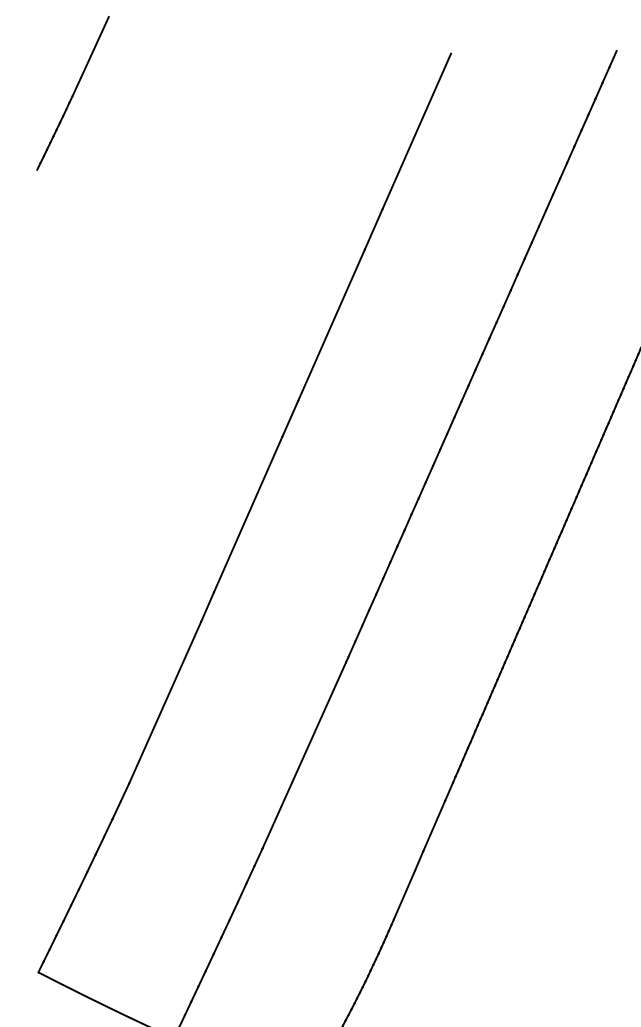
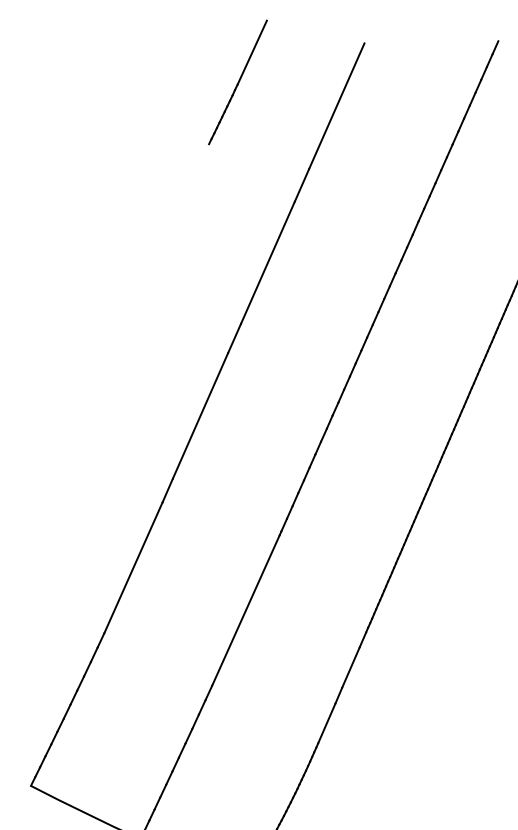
line: (72, 93) -> (237, 82), moved

